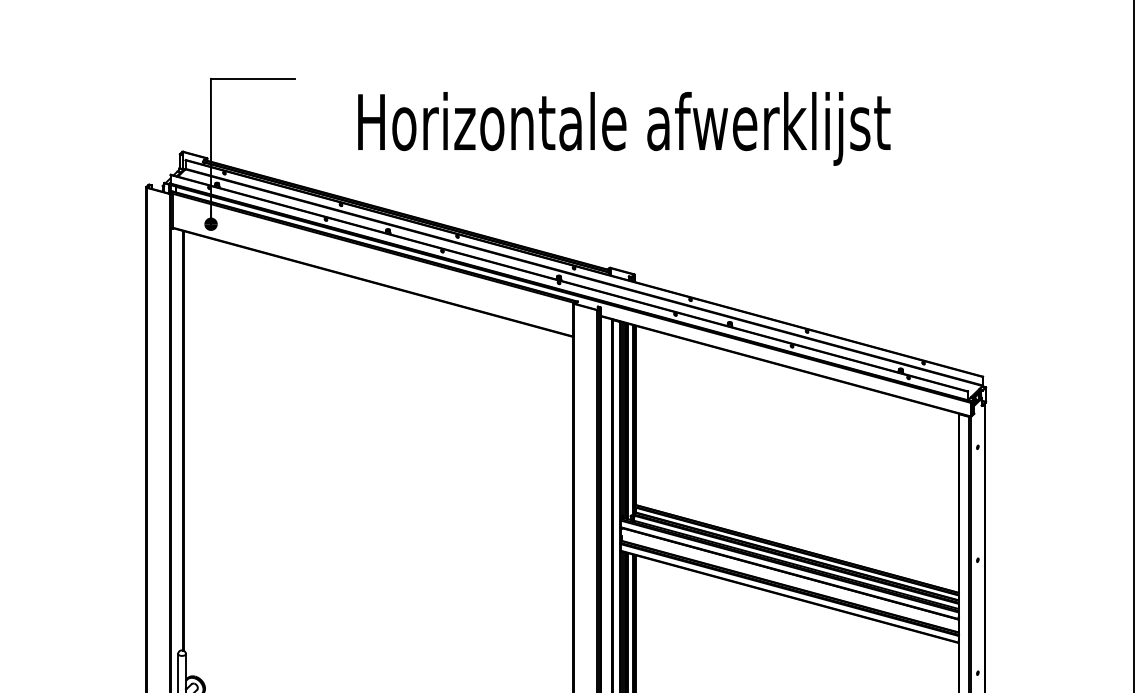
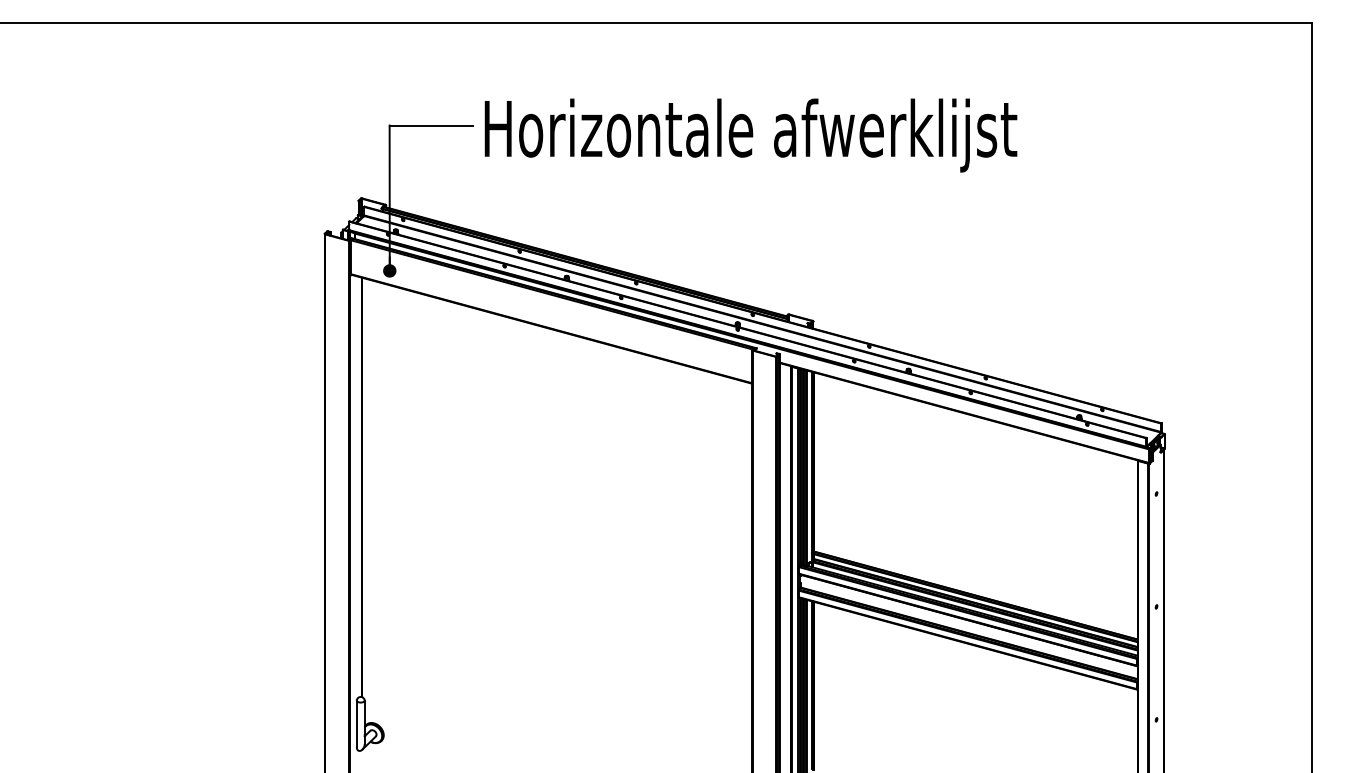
text: (623, 128) -> (750, 135), moved

